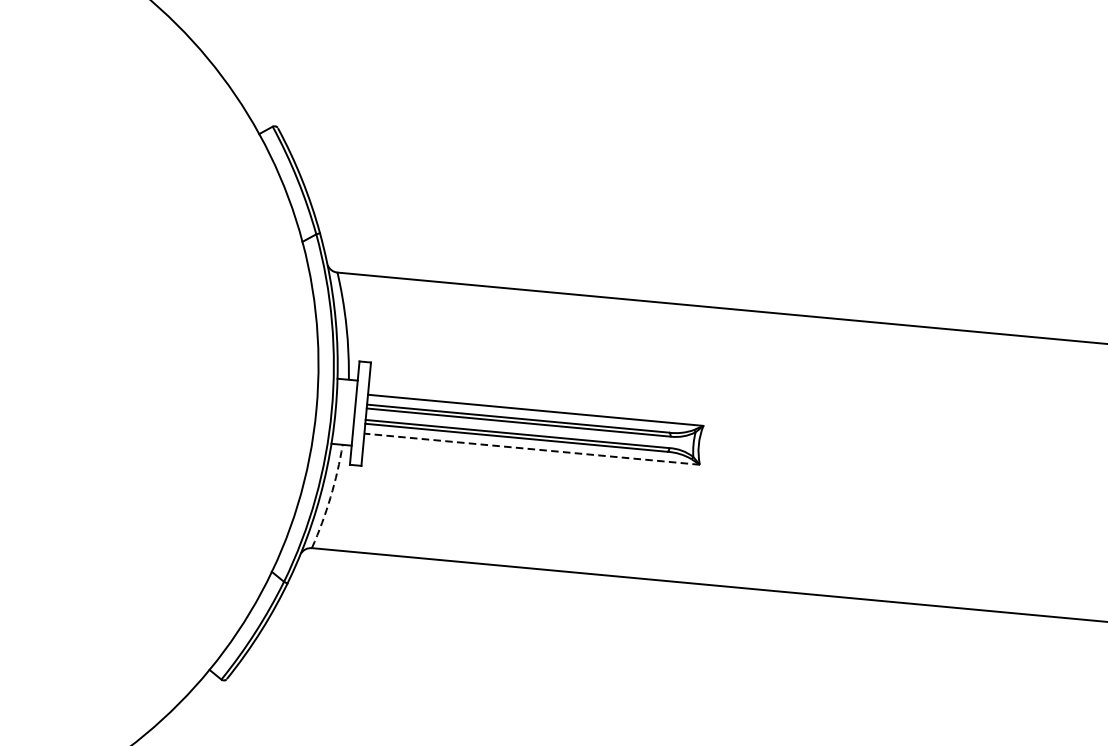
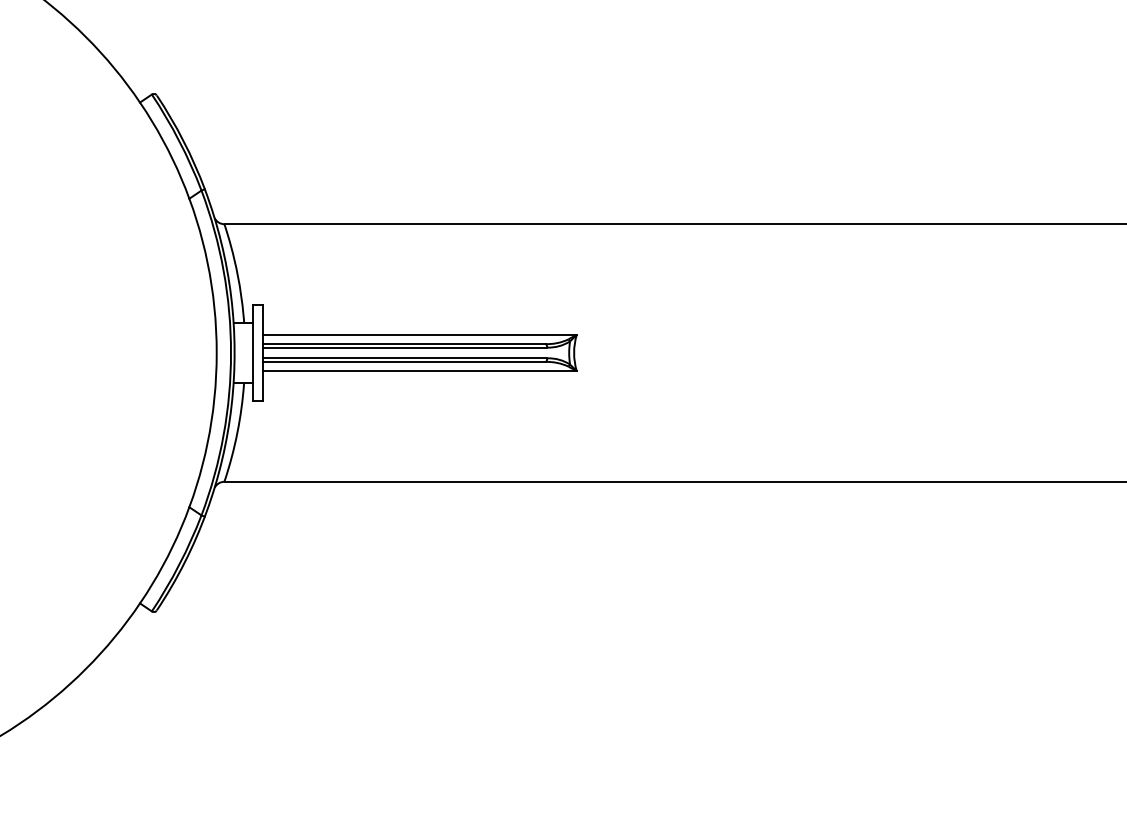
line: (532, 449) -> (420, 371), dashed -> solid
arc: (330, 497) -> (237, 433), dashed -> solid

